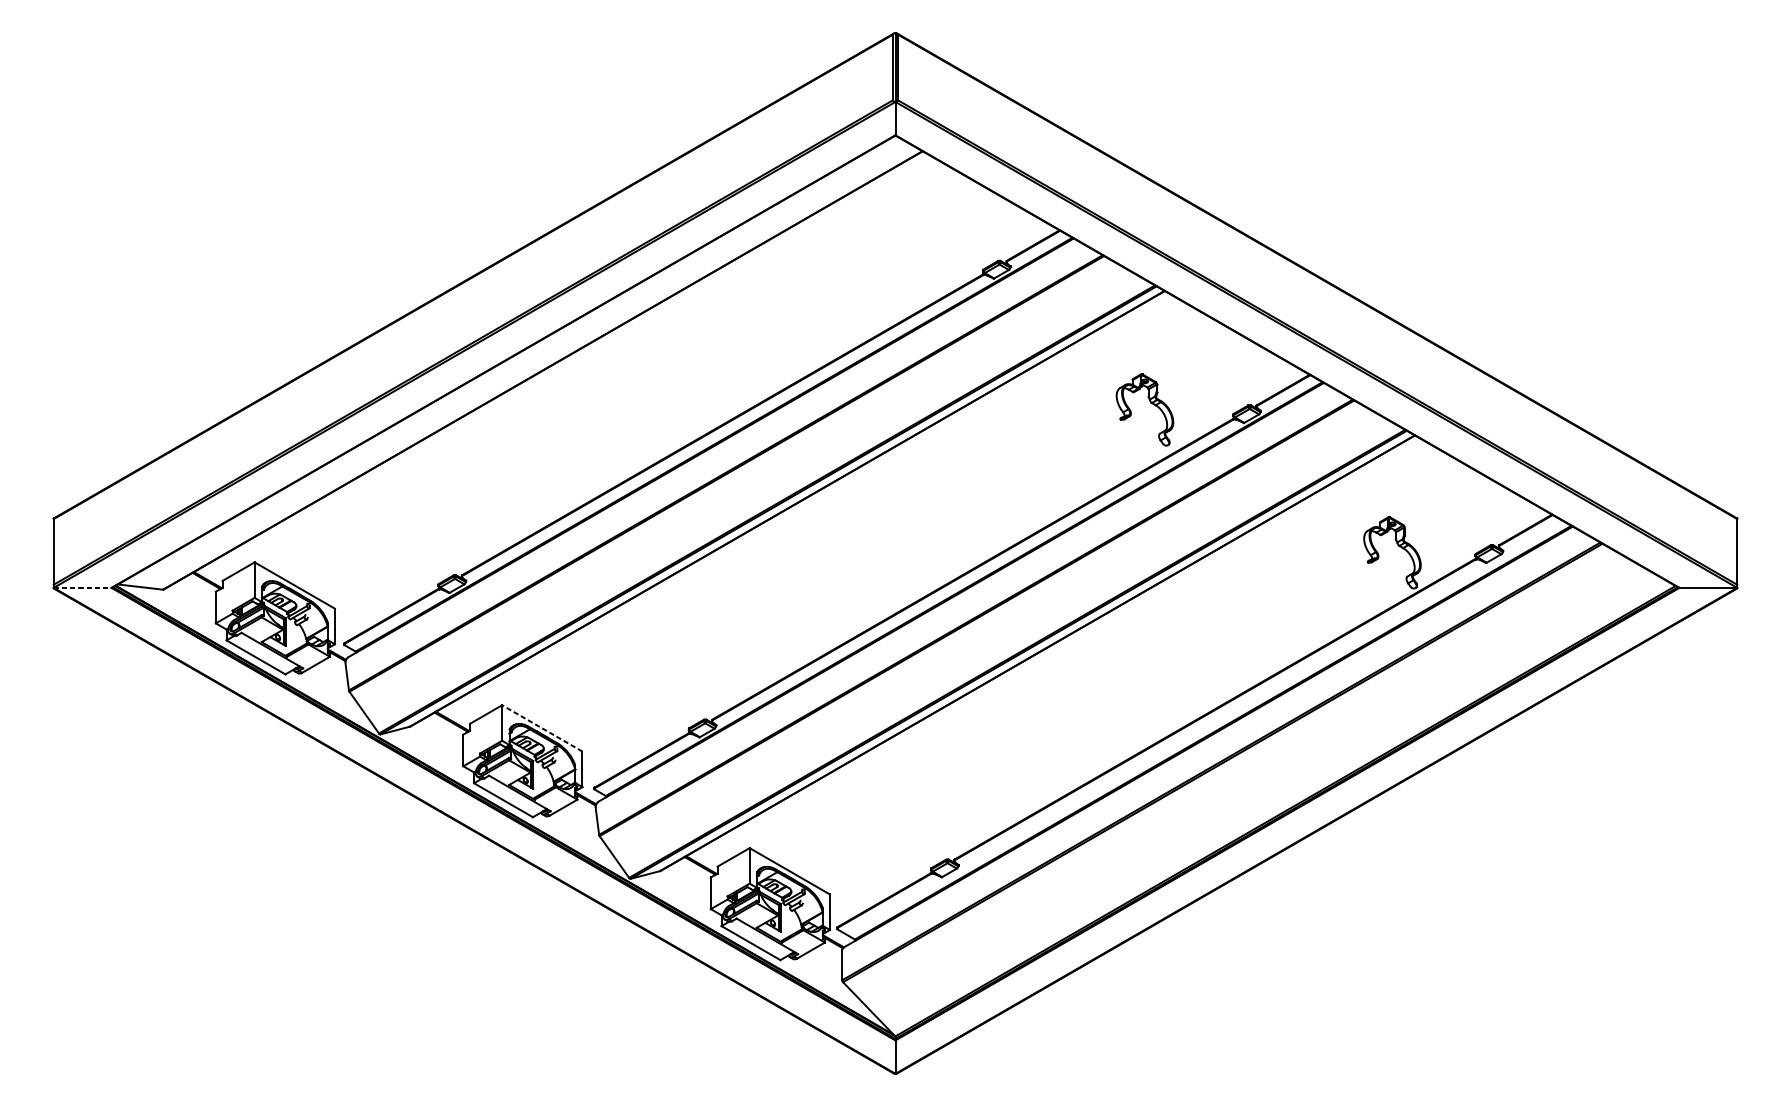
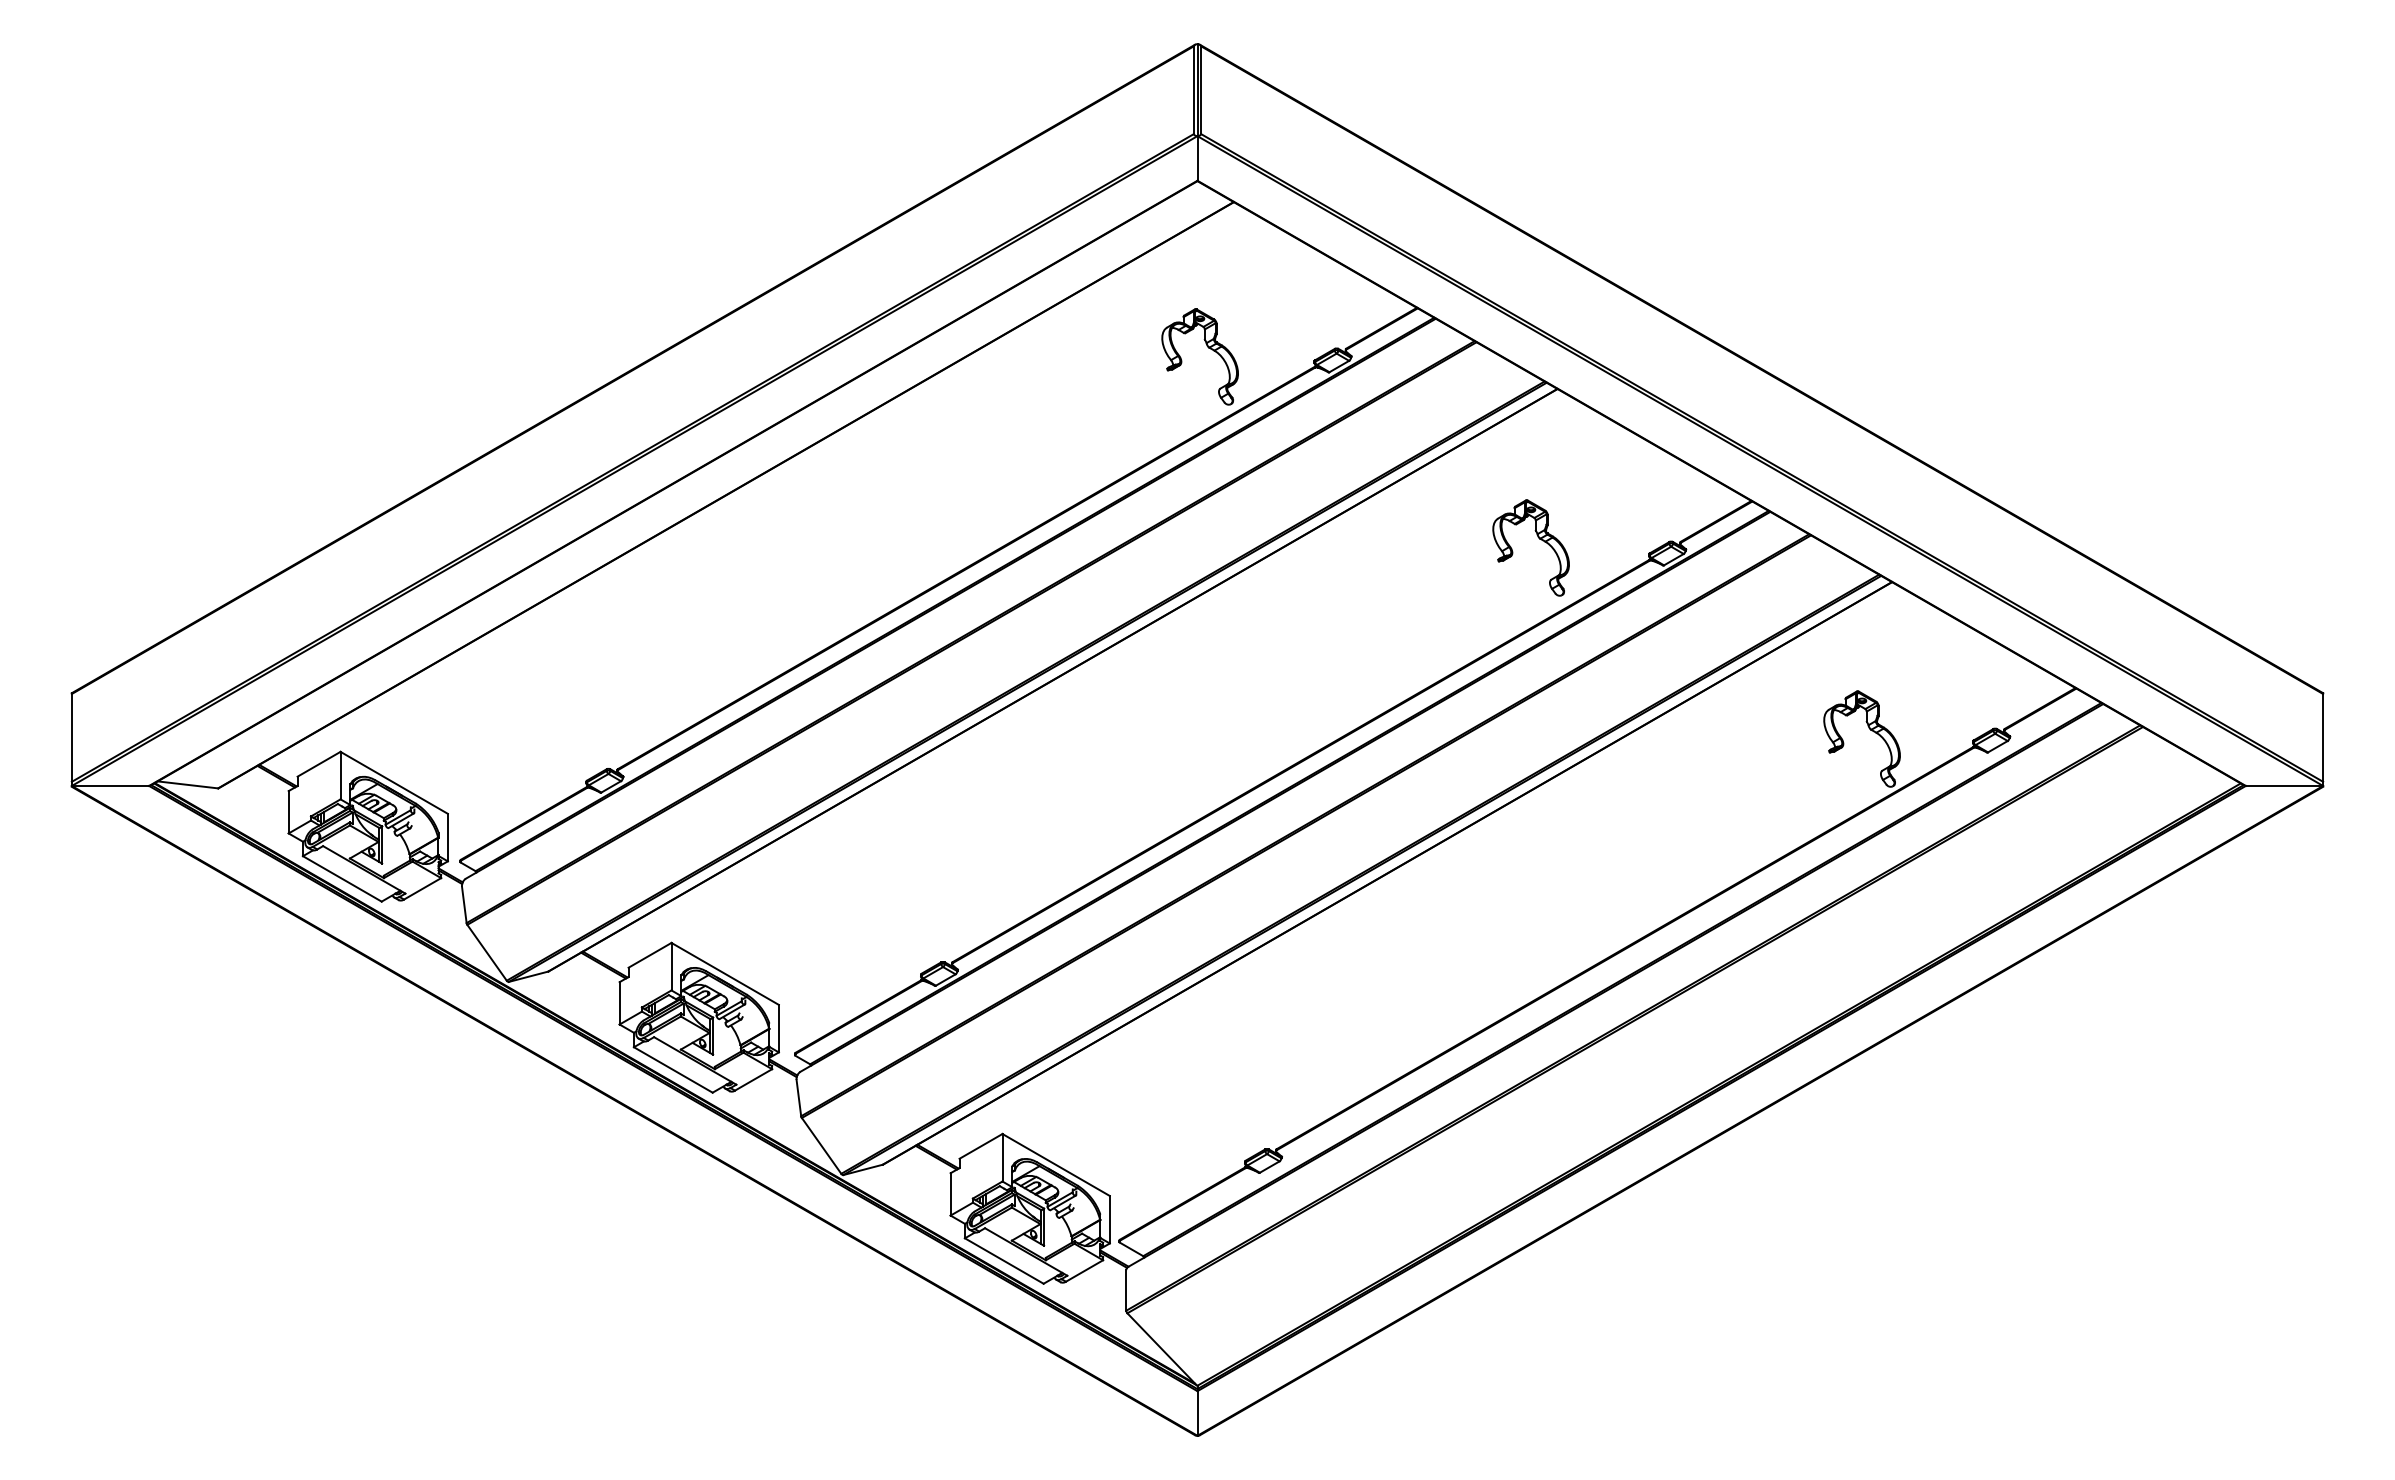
part: (902, 259) -> (1207, 347), added
line: (82, 587) -> (110, 785), dashed -> solid
line: (542, 728) -> (725, 973), dashed -> solid

